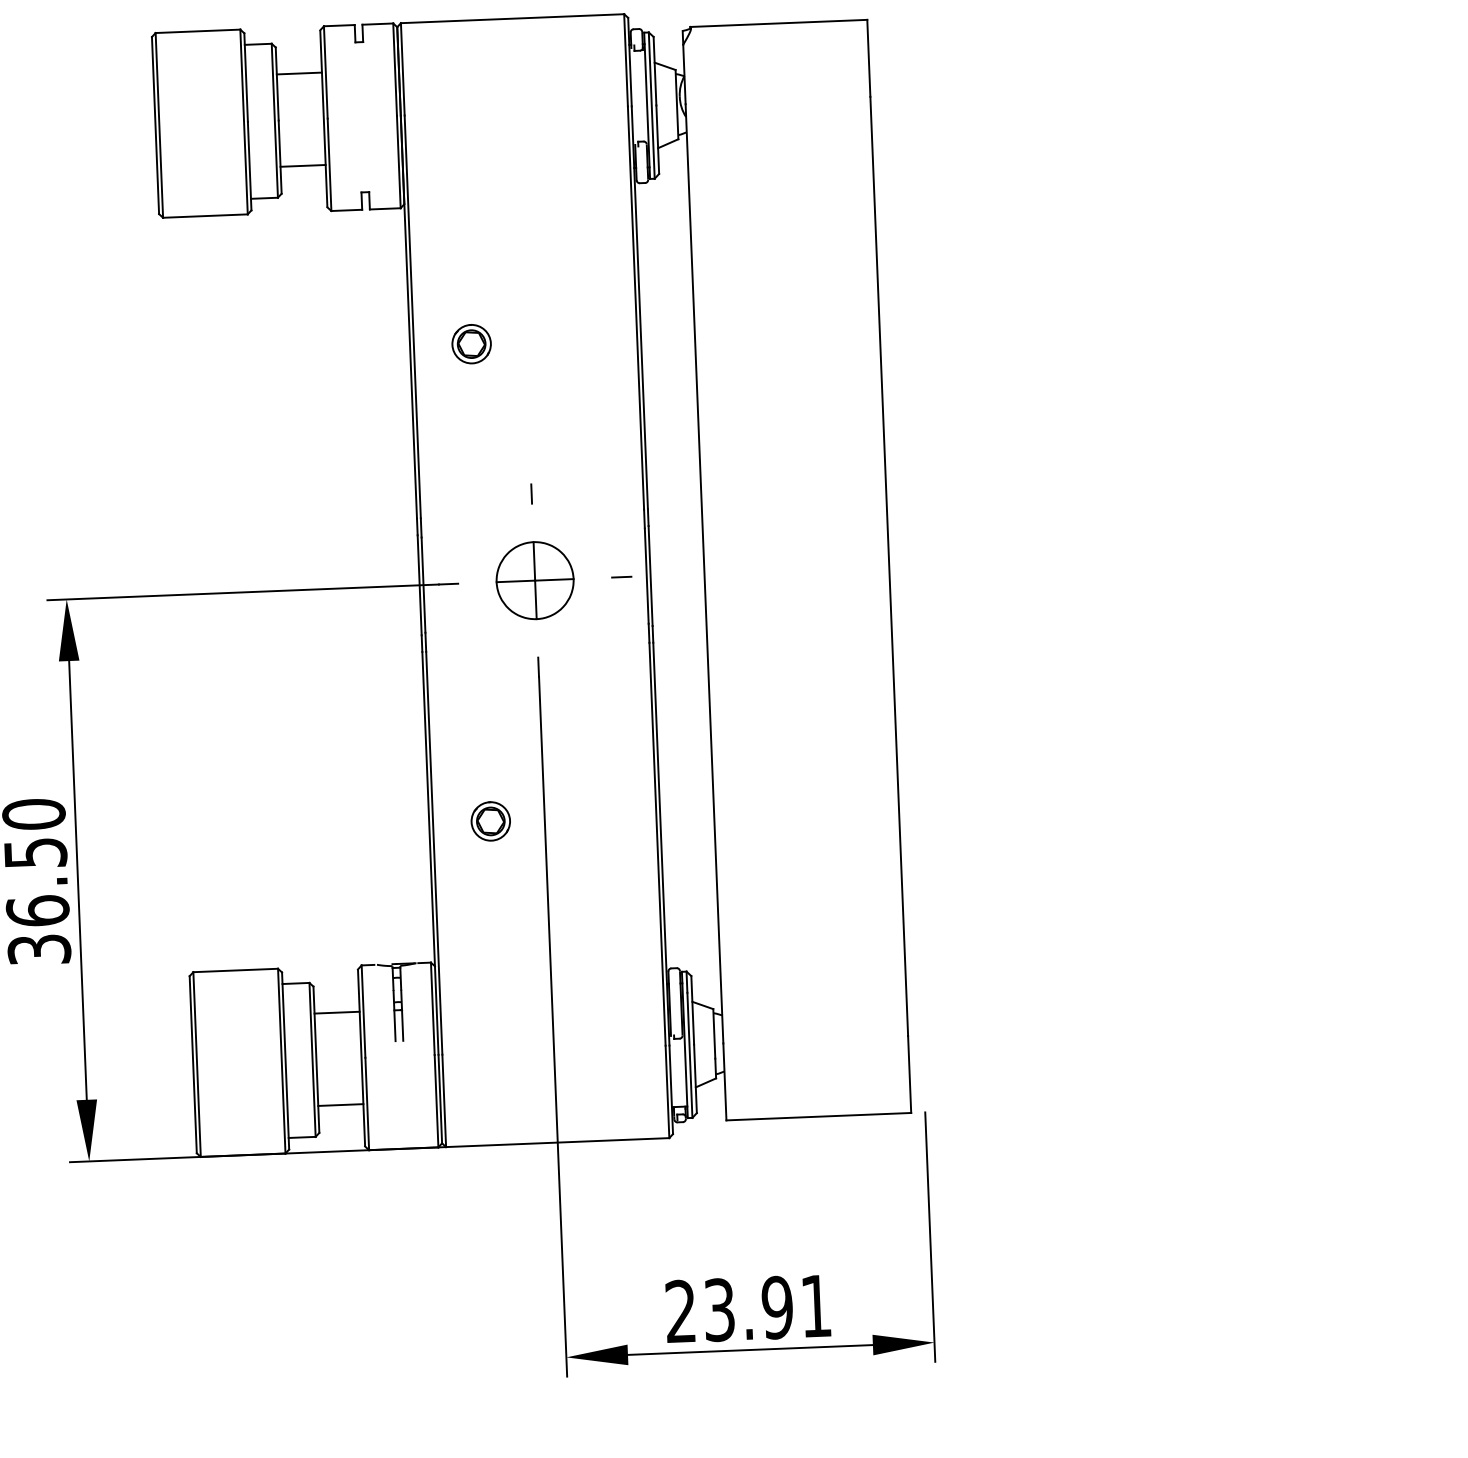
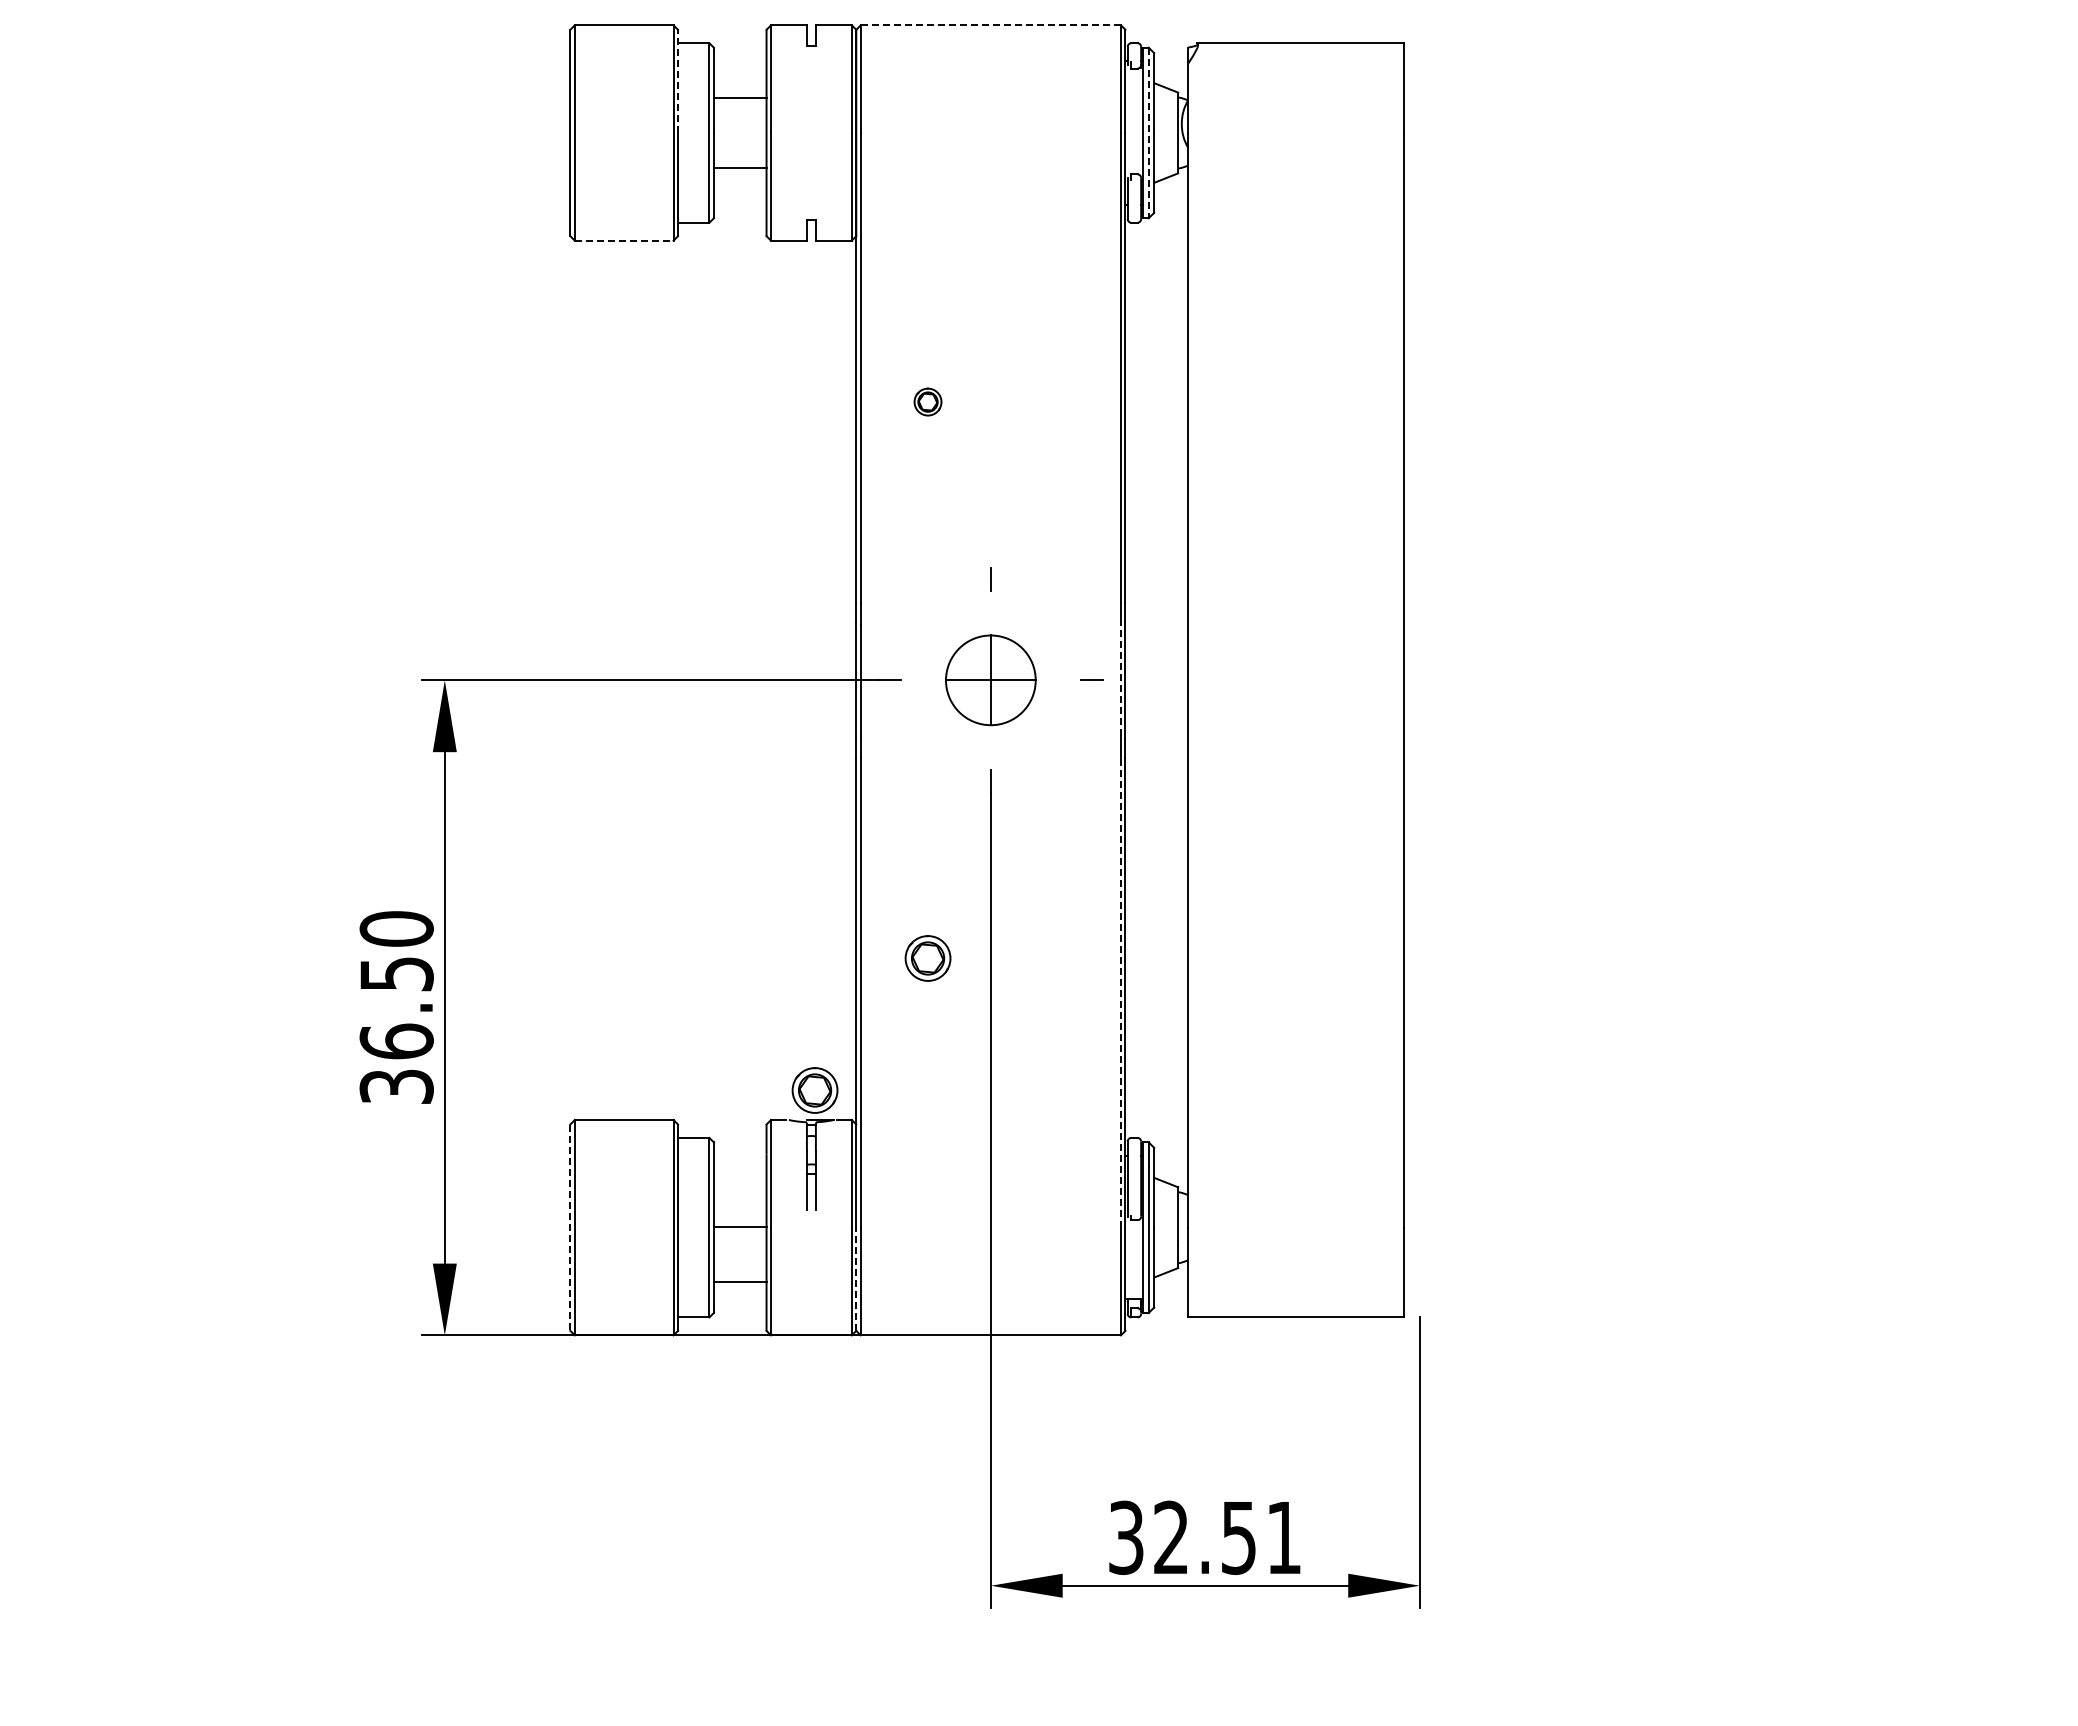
line: (512, 18) -> (990, 25), solid -> dashed
line: (298, 73) -> (739, 168), moved
line: (246, 77) -> (678, 81), solid -> dashed
line: (651, 106) -> (1148, 133), solid -> dashed
line: (302, 165) -> (739, 97), moved
line: (205, 215) -> (624, 240), solid -> dashed
part: (471, 343) -> (927, 401), size x0.6
line: (646, 576) -> (1120, 680), solid -> dashed
line: (657, 843) -> (1120, 992), solid -> dashed
part: (397, 938) -> (814, 1090), added
line: (336, 1012) -> (739, 1226), moved
line: (193, 1065) -> (570, 1228), solid -> dashed
line: (440, 1099) -> (856, 1279), solid -> dashed
text: (729, 1309) -> (1182, 1537), 23.91 -> 32.51

